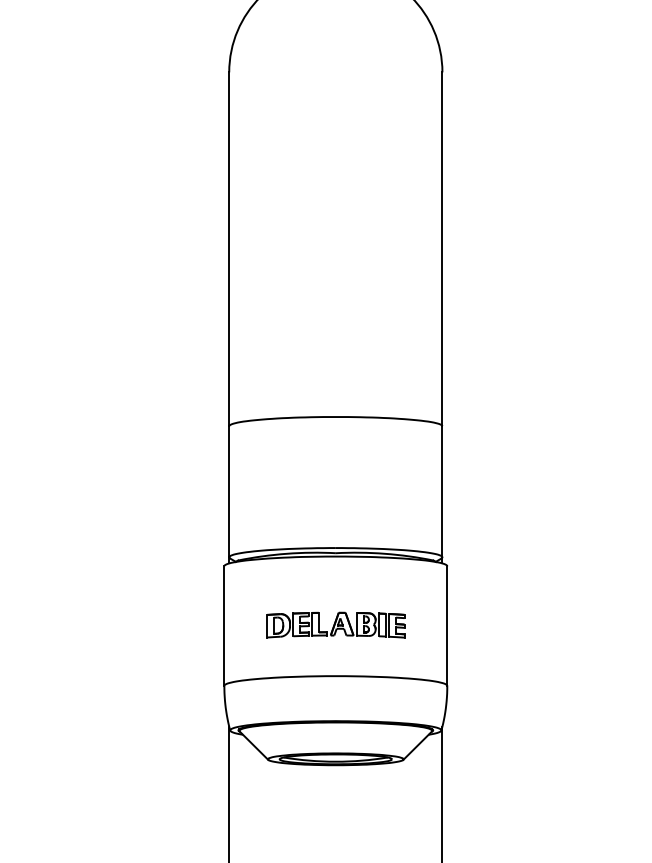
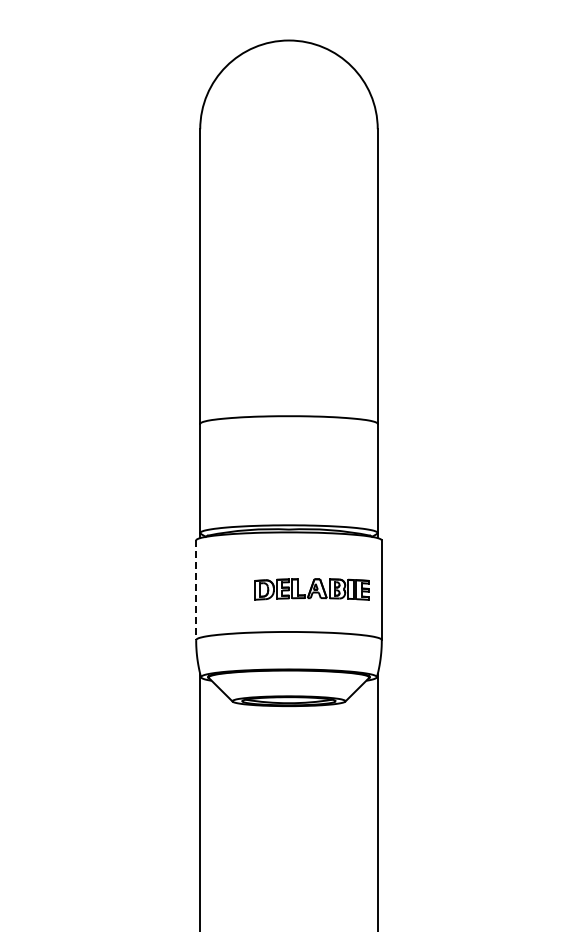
part: (335, 625) -> (311, 589), moved
line: (224, 626) -> (196, 590), solid -> dashed

